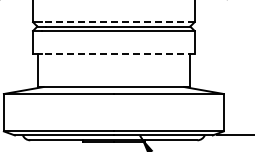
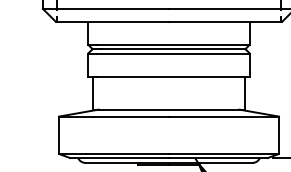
line: (118, 21) -> (173, 44), dashed -> solid
line: (118, 53) -> (173, 76), dashed -> solid

